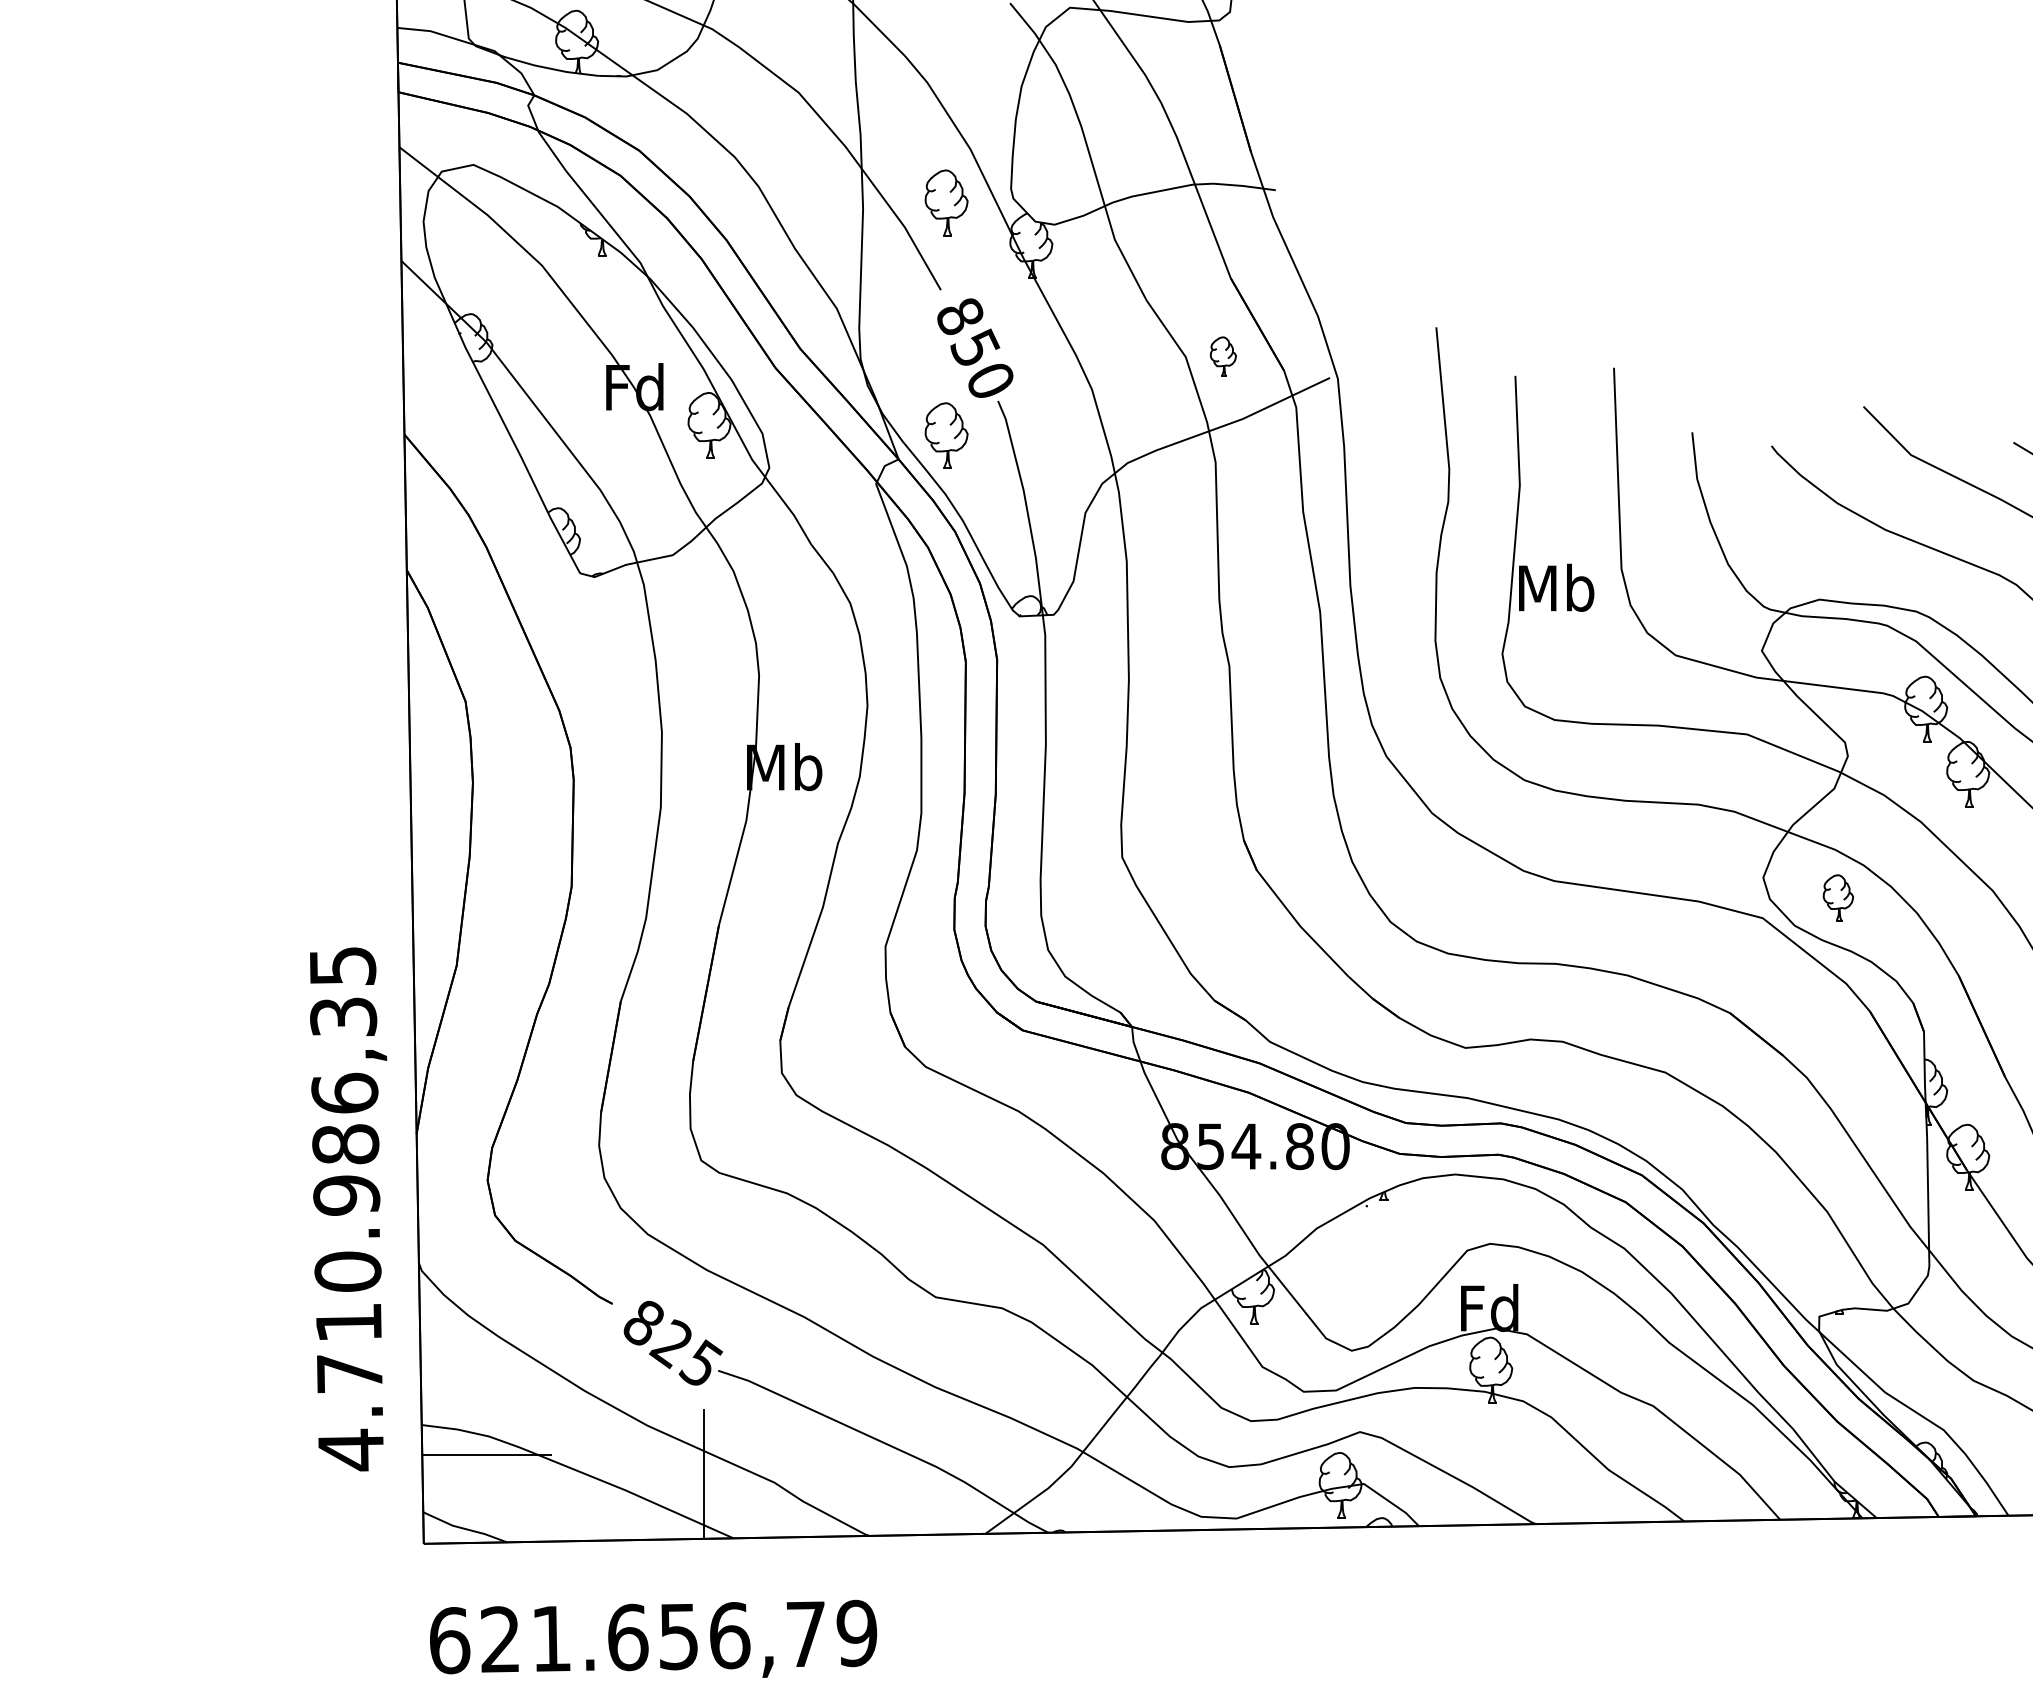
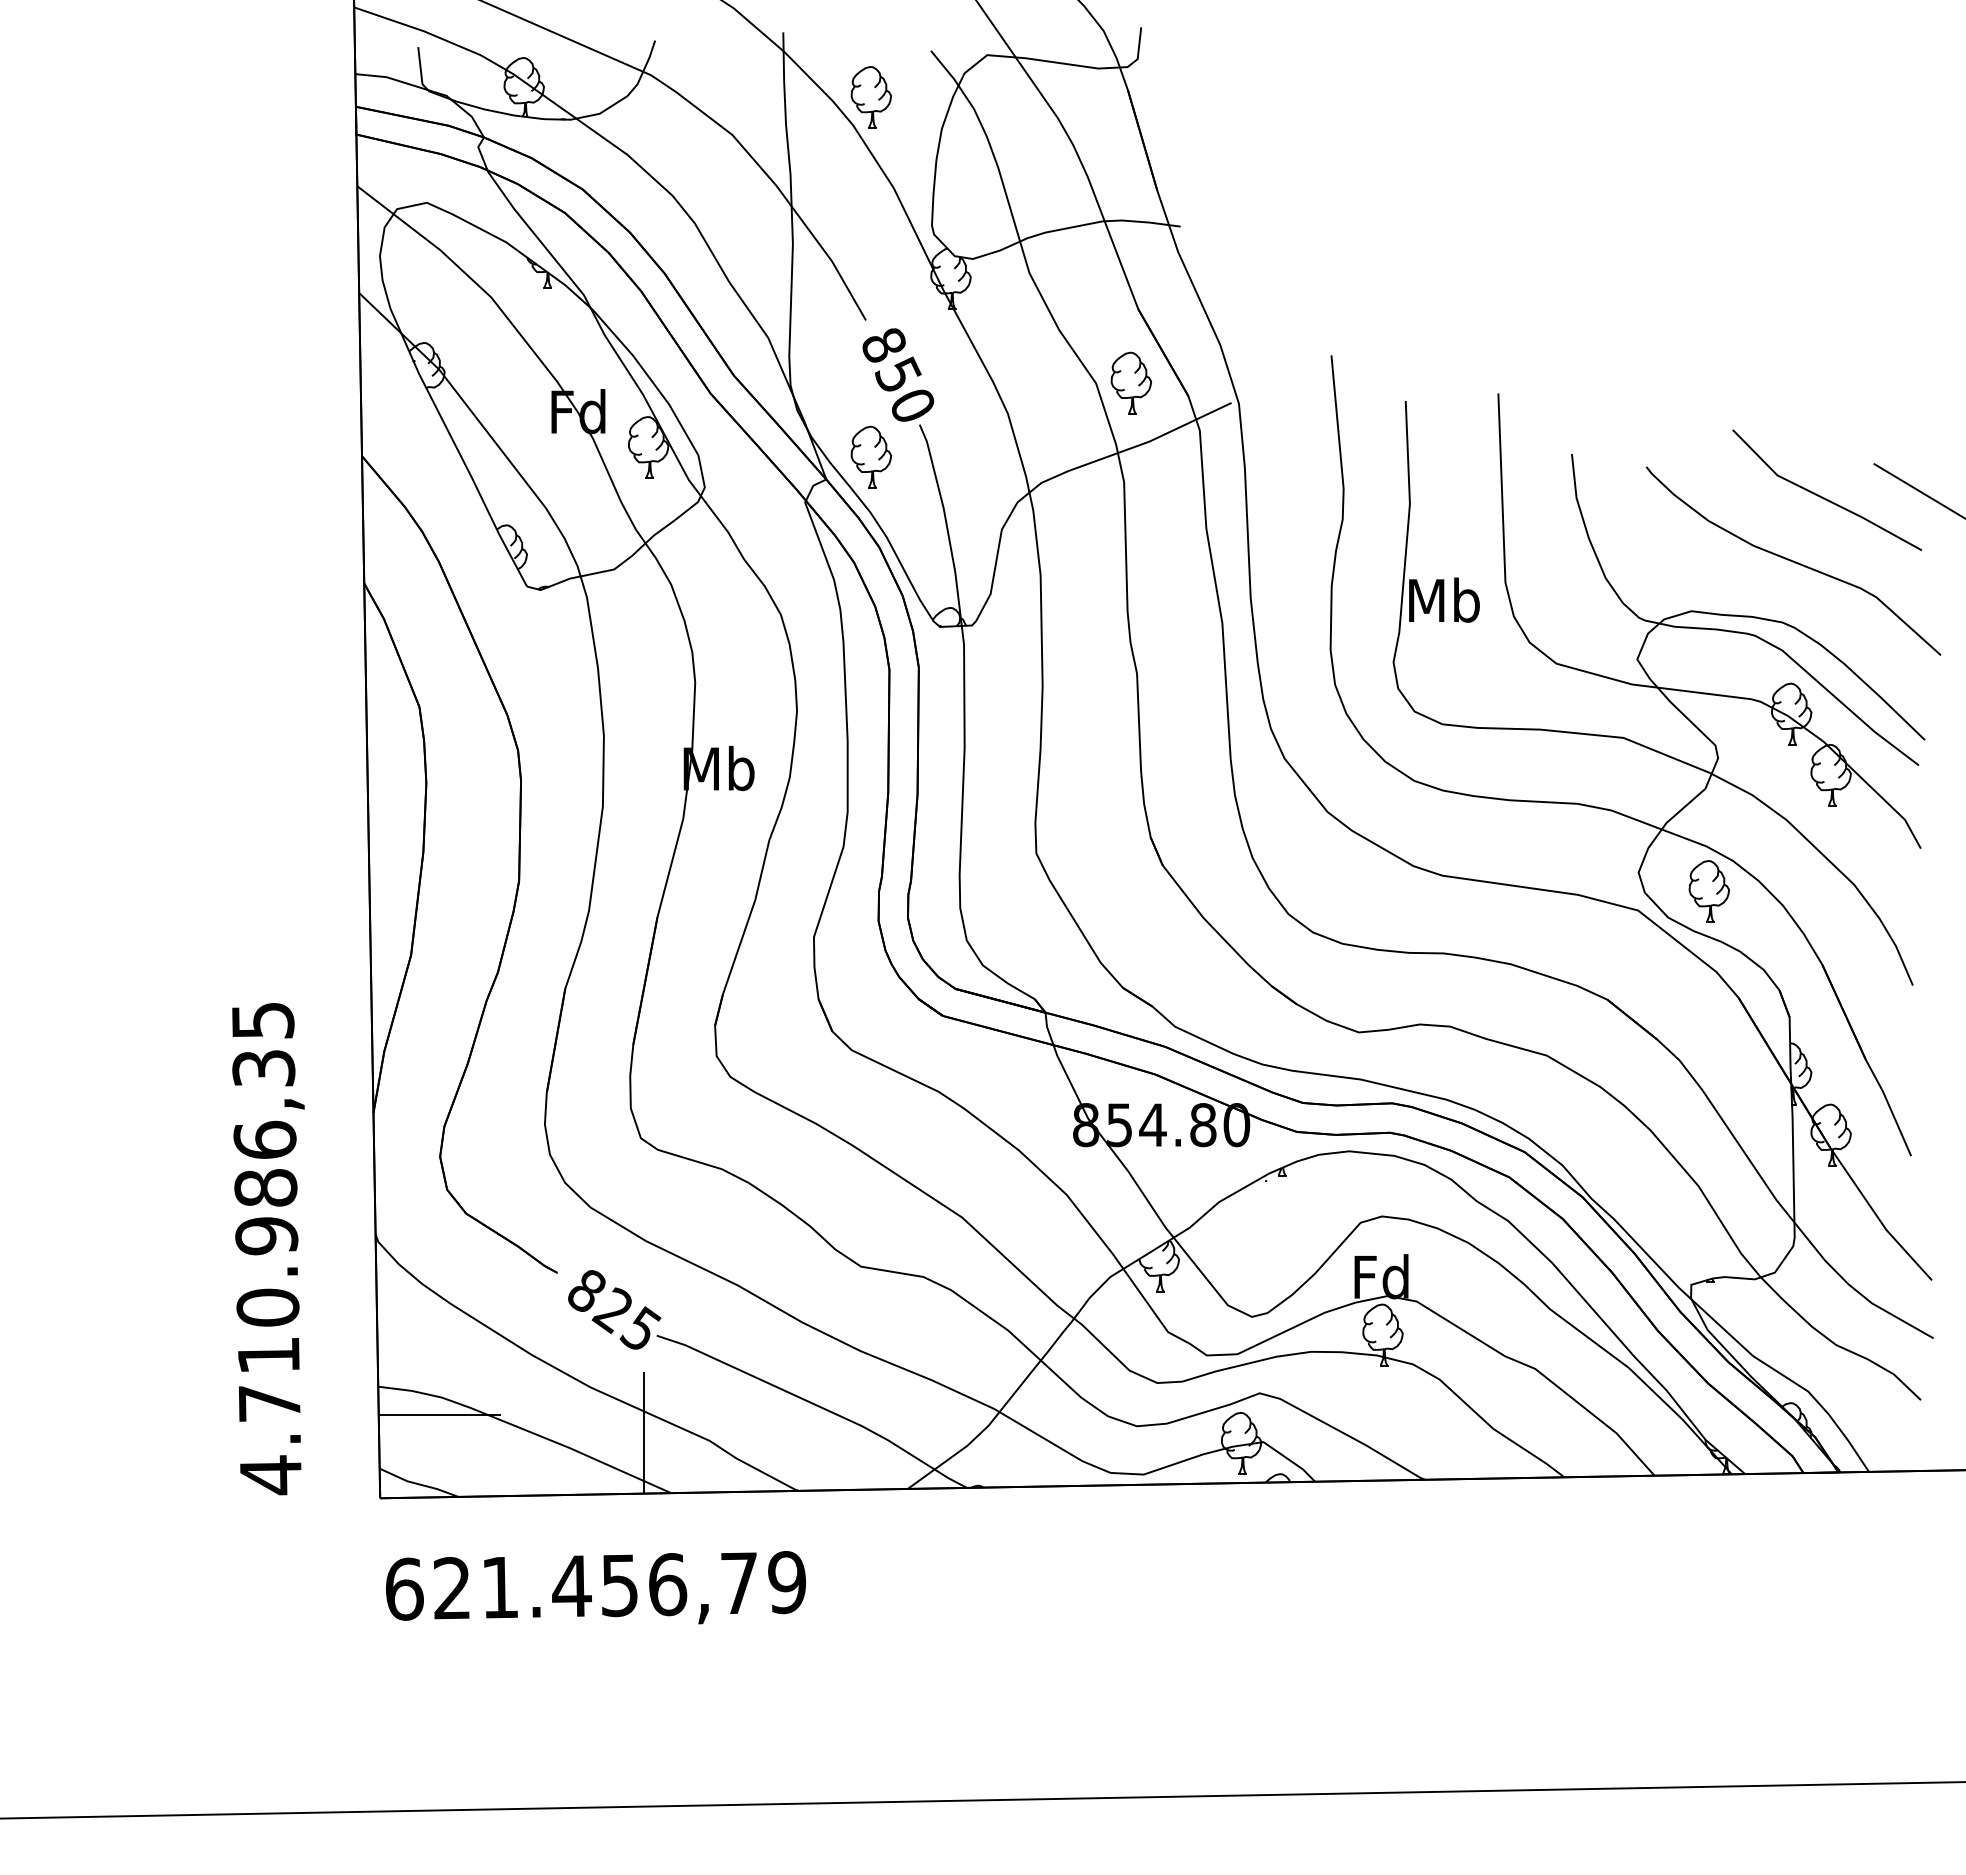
part: (945, 202) -> (870, 97), moved
part: (1223, 356) -> (1131, 382), size x1.67
part: (1837, 897) -> (1708, 891), size x1.43
text: (348, 1209) -> (268, 1249), moved
text: (628, 1636) -> (572, 1585), 621.656,79 -> 621.456,79

